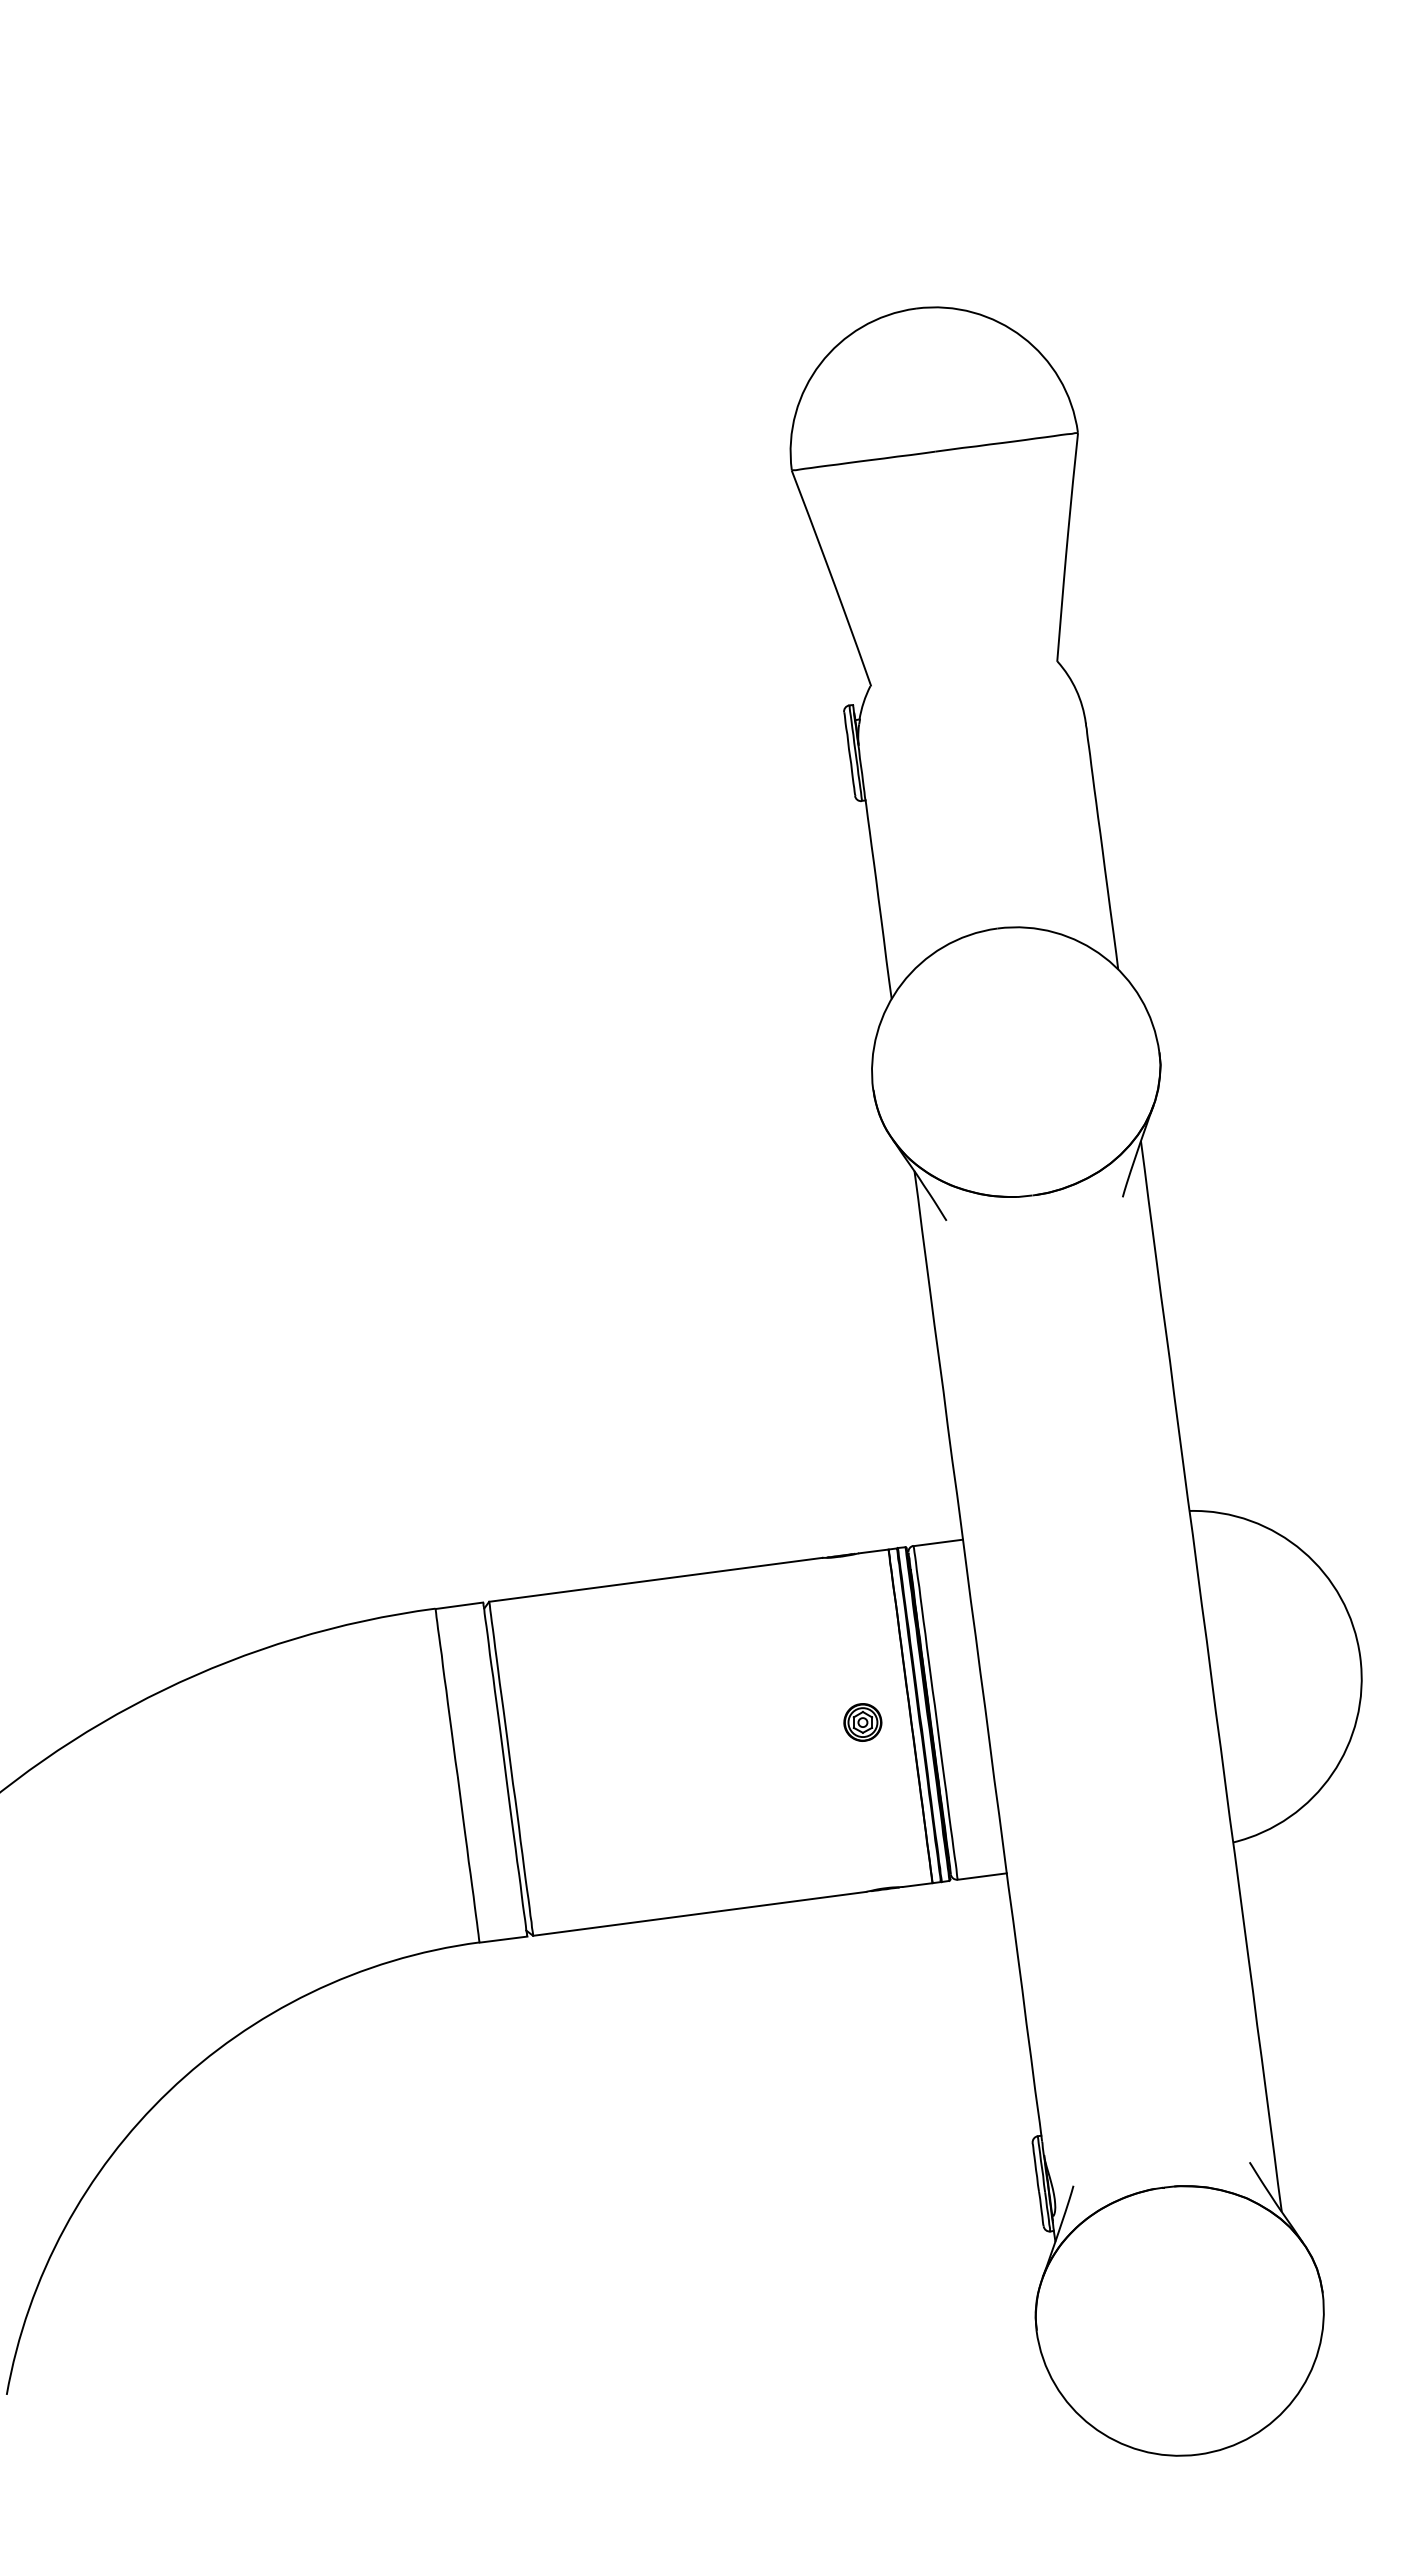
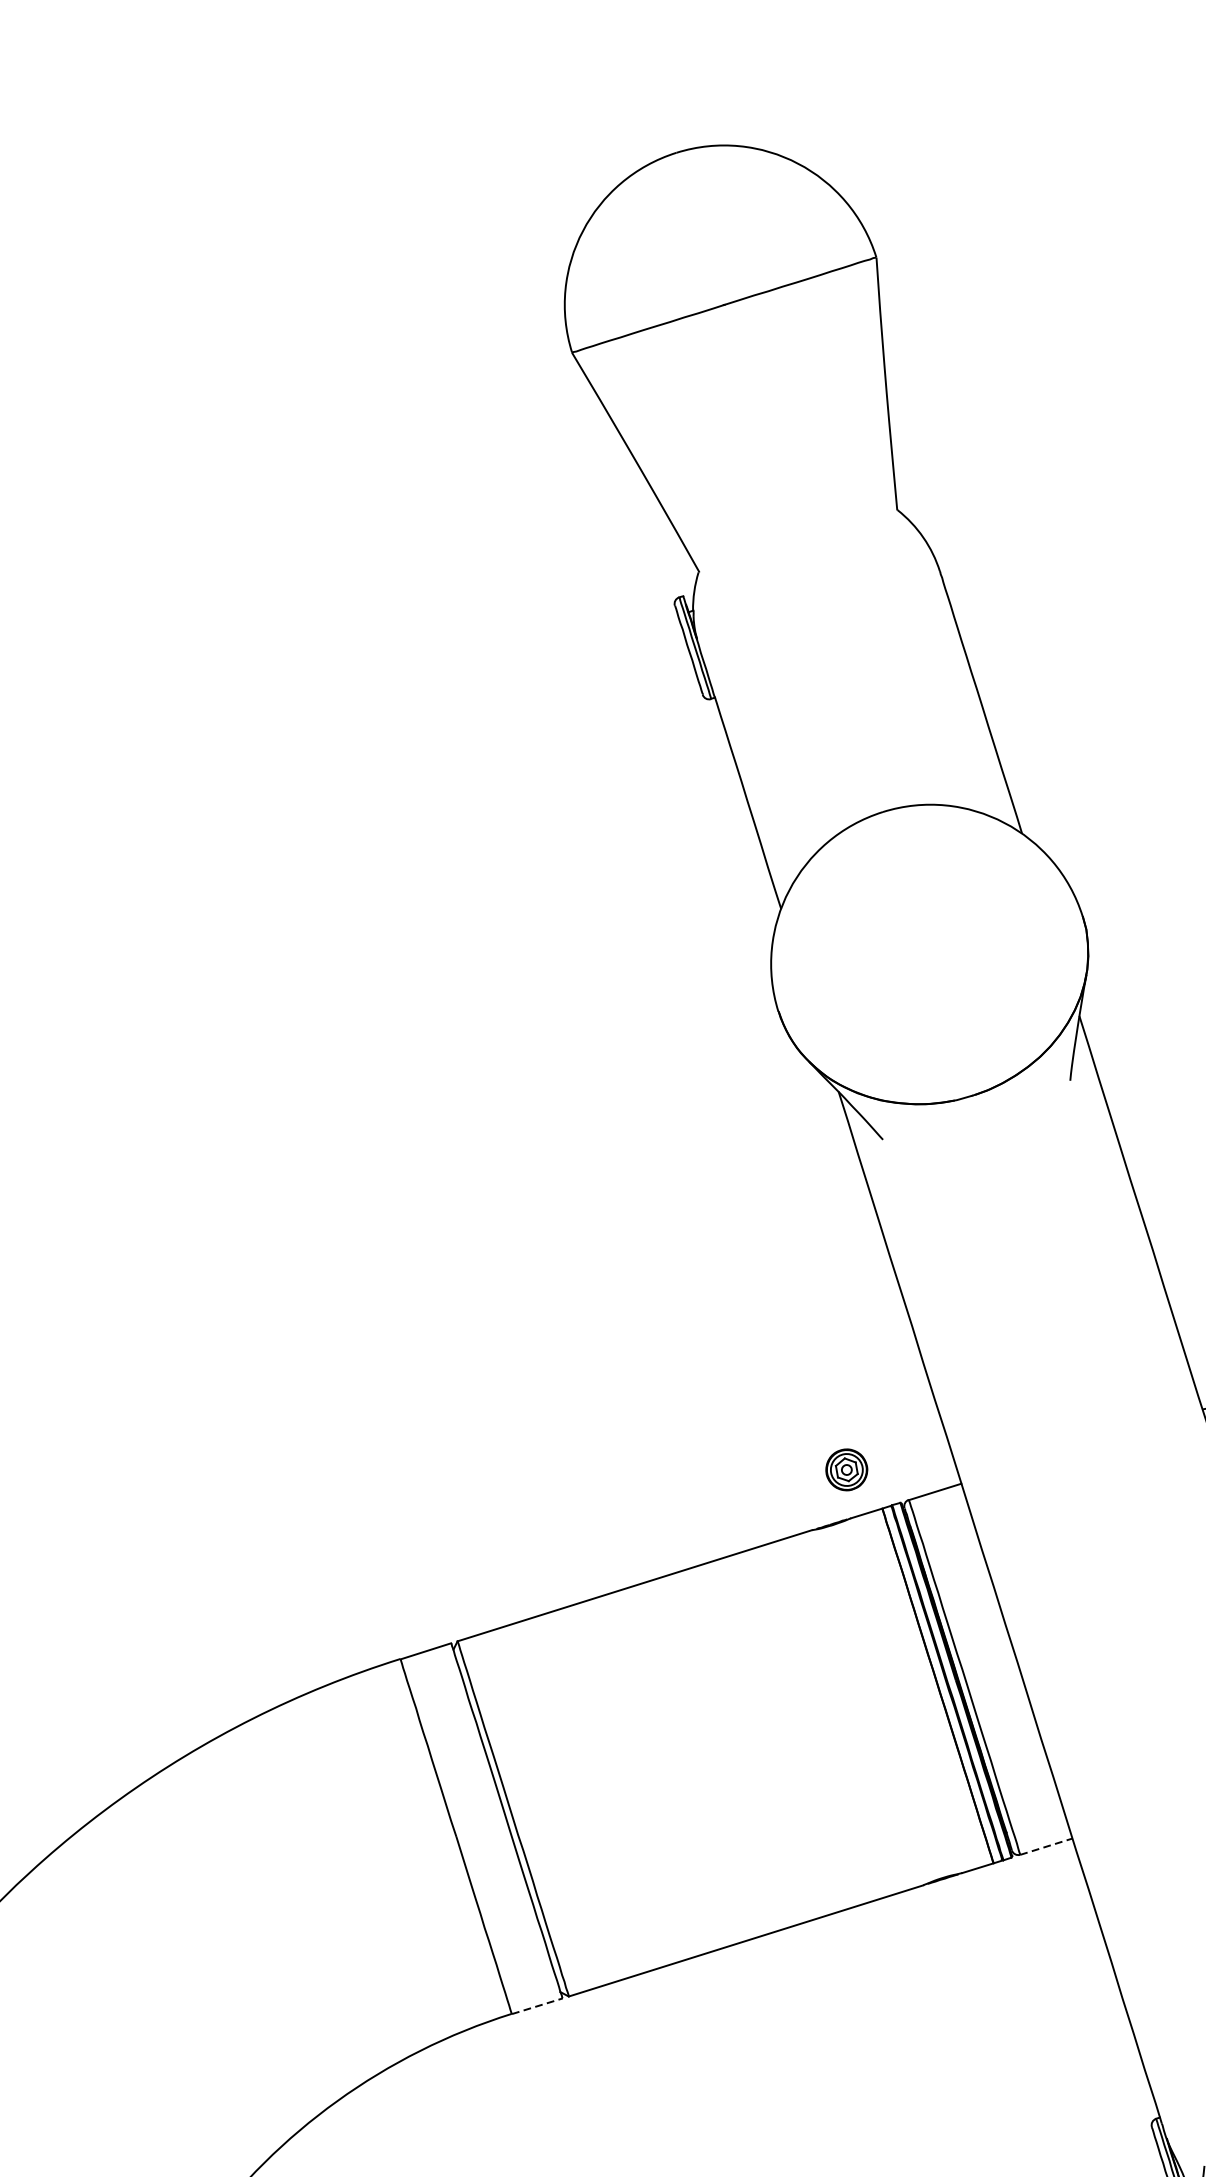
part: (862, 1722) -> (846, 1469), moved
line: (982, 1876) -> (1046, 1846), solid -> dashed
line: (504, 1939) -> (538, 2005), solid -> dashed

